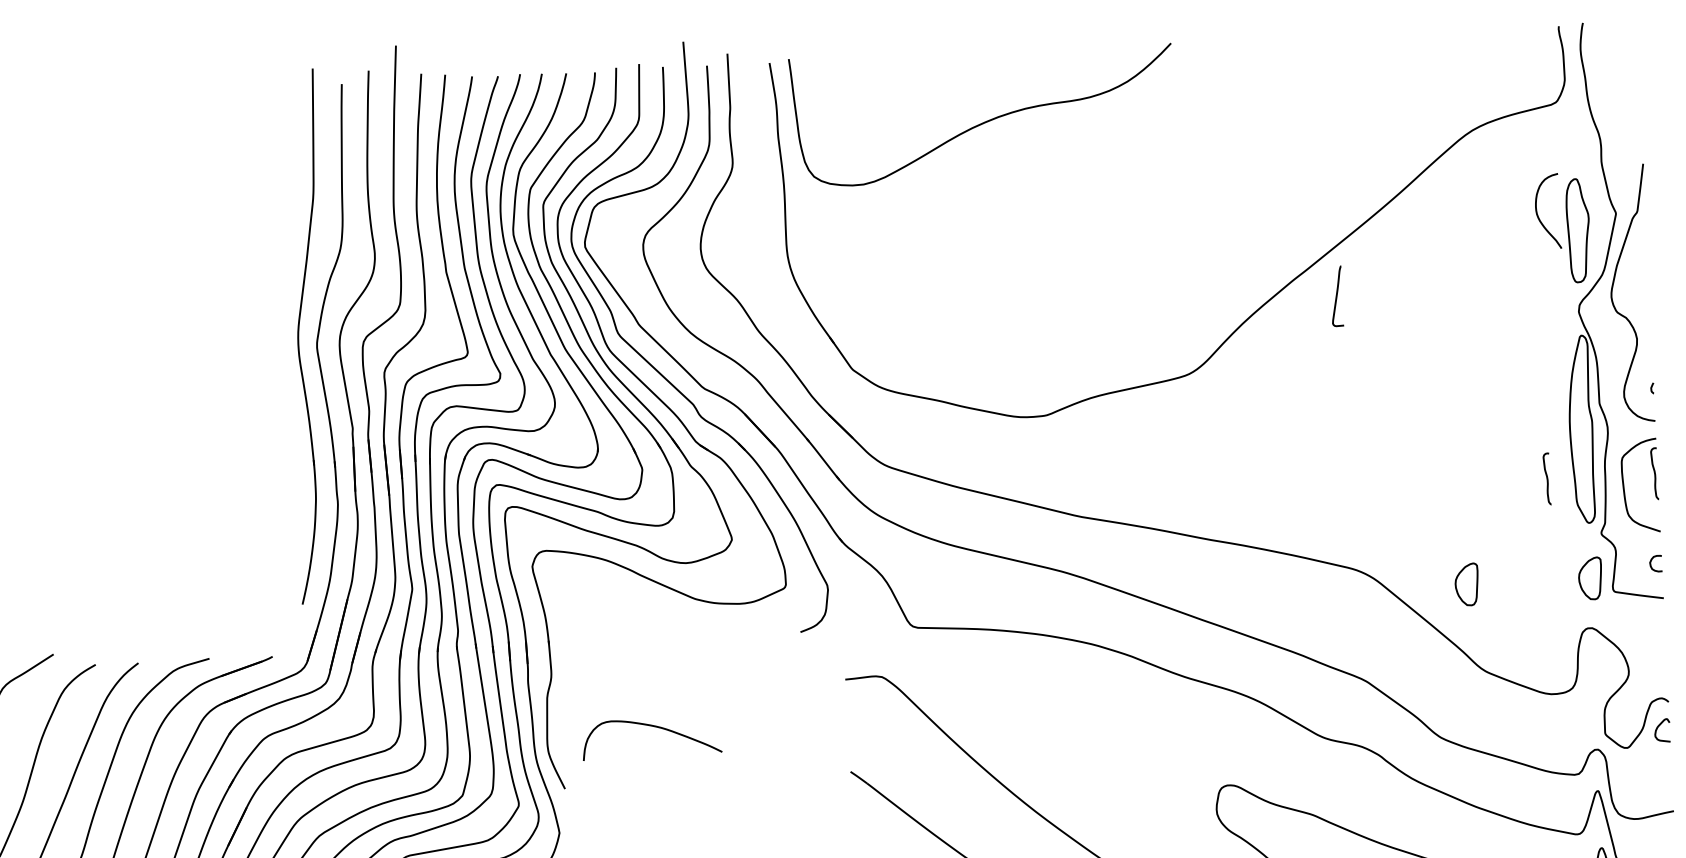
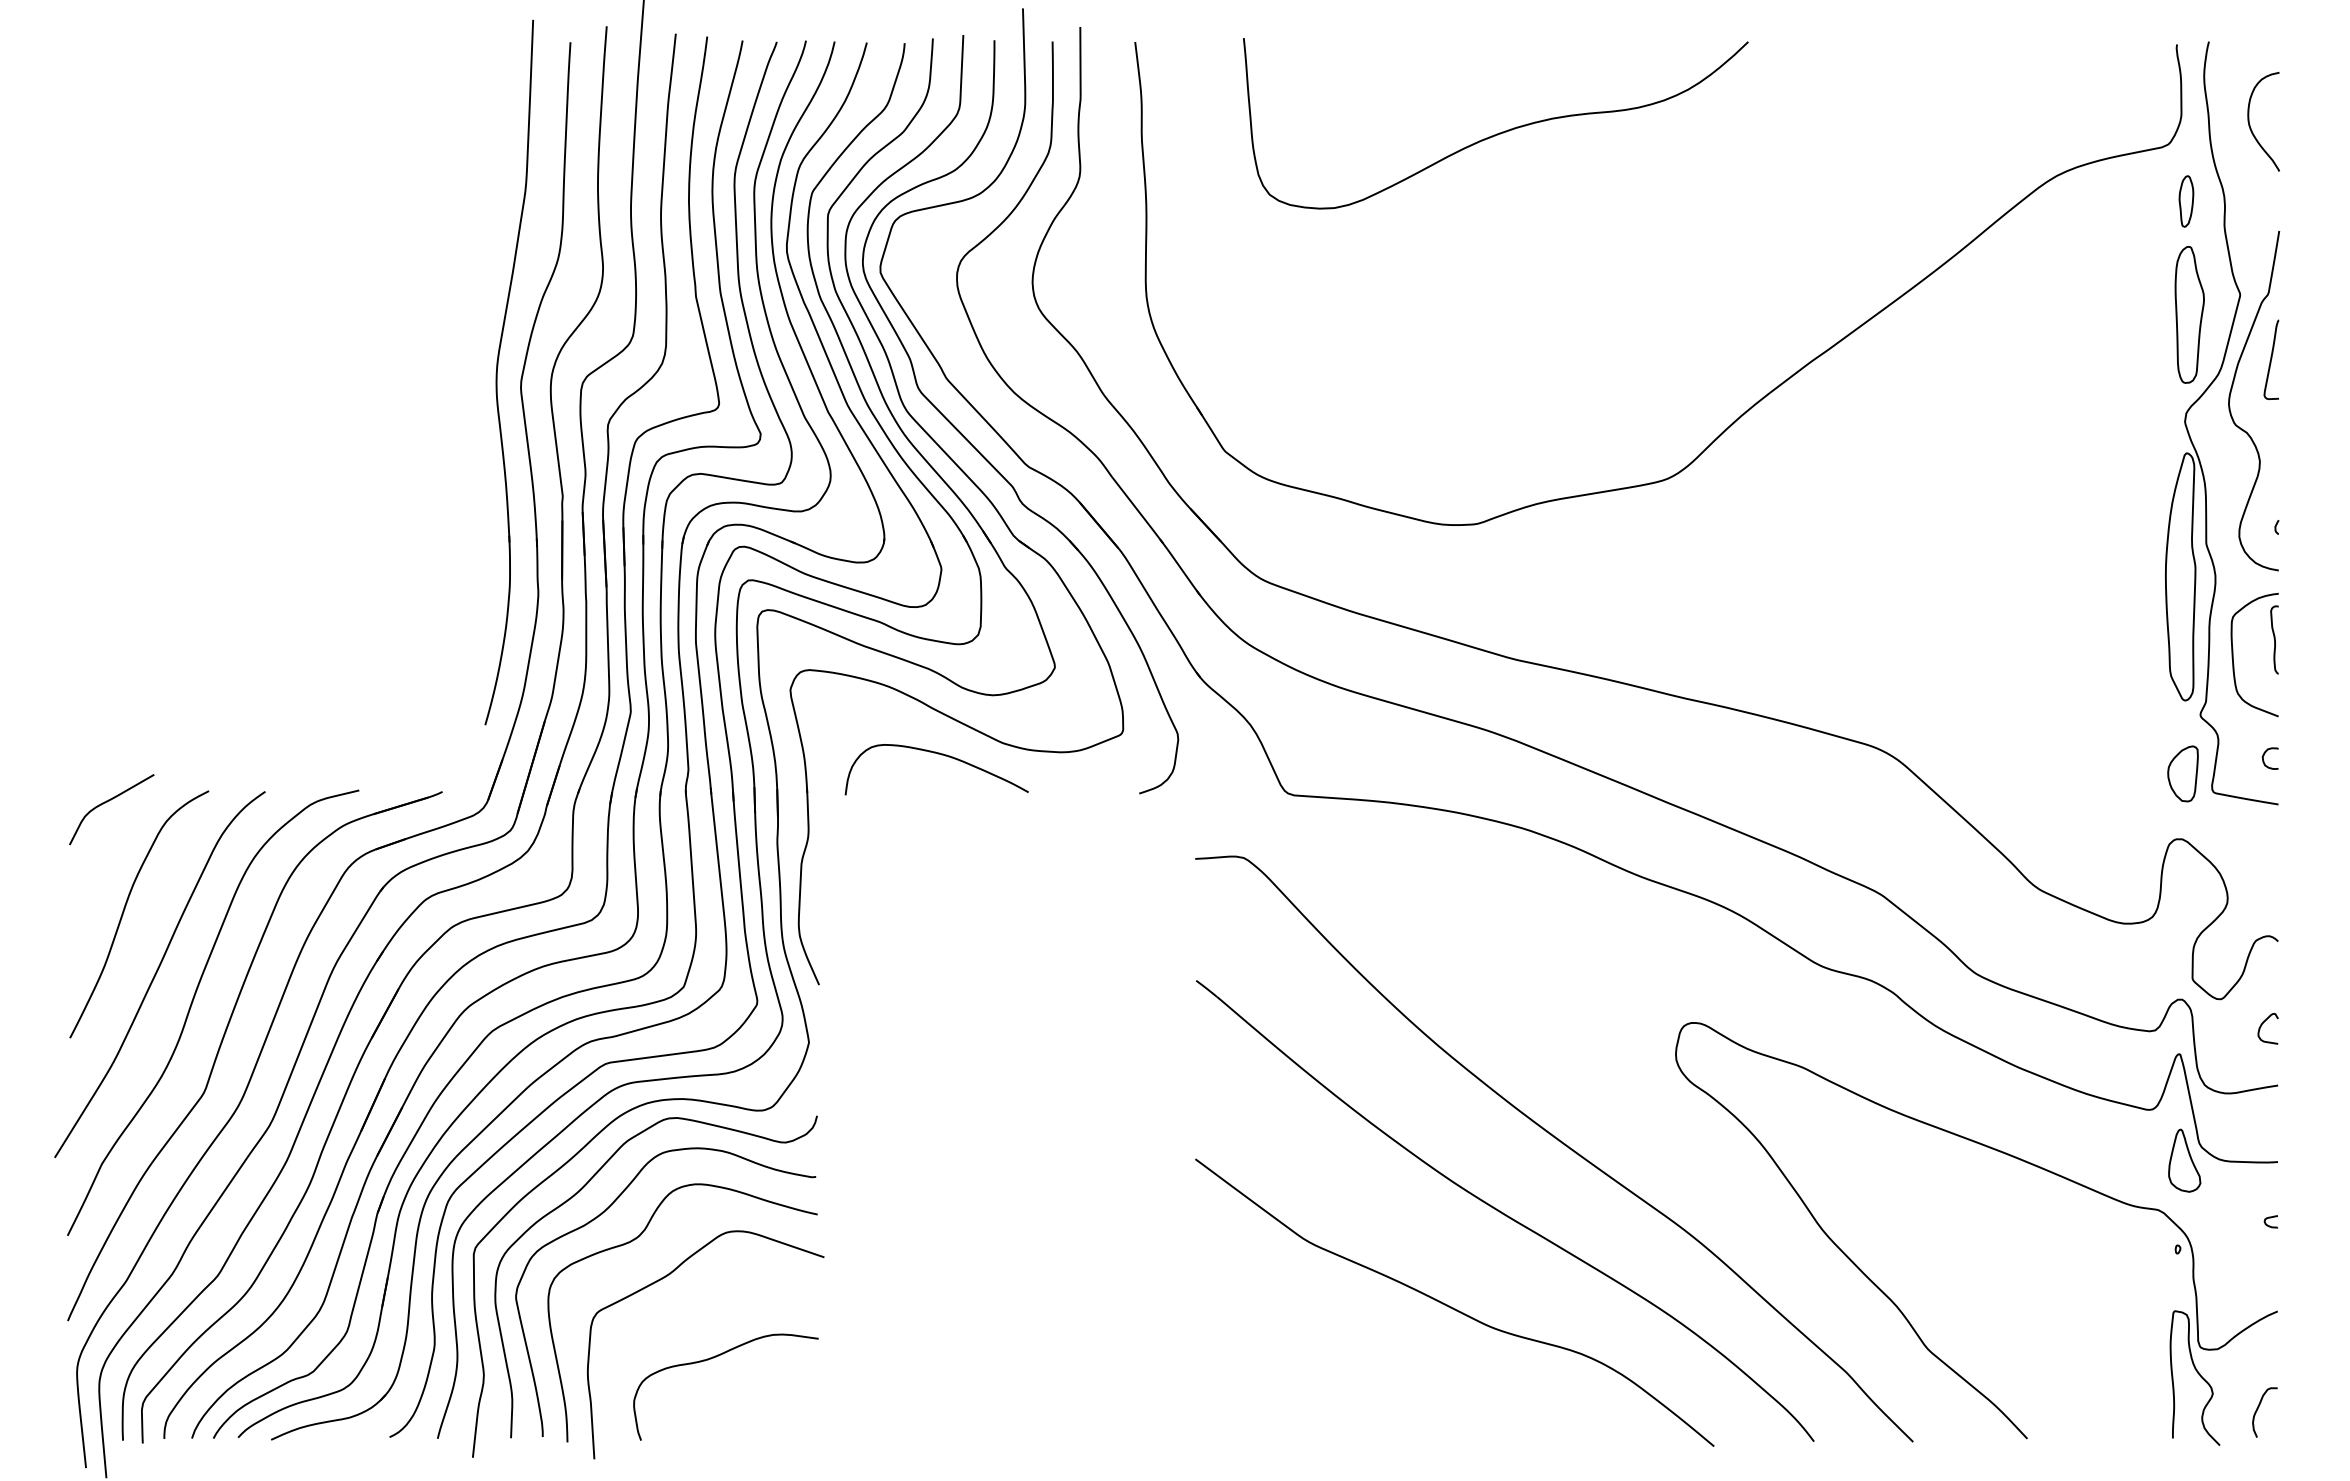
curve: (985, 121) -> (1499, 132), moved
part: (1571, 144) -> (2186, 201), added
curve: (1537, 214) -> (2250, 124), moved
curve: (1336, 296) -> (2271, 359), moved
curve: (1547, 478) -> (2132, 639), removed
part: (1466, 584) -> (2019, 773), removed
curve: (654, 727) -> (941, 755), moved
curve: (1658, 728) -> (2262, 1025), moved

